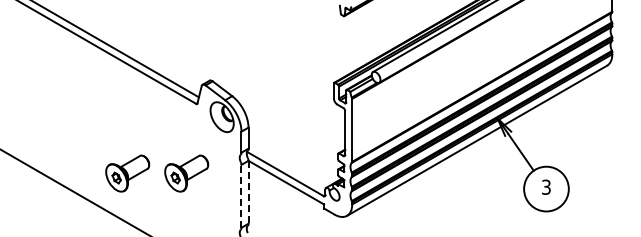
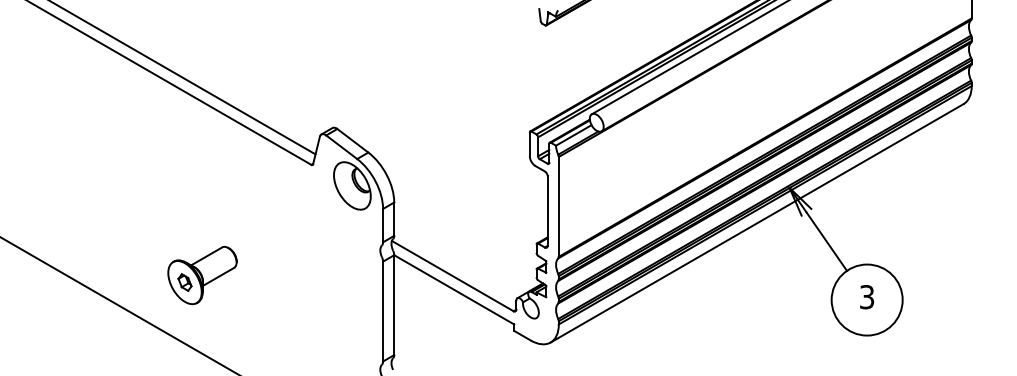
part: (186, 173) -> (295, 275), removed
line: (248, 192) -> (394, 305), dashed -> solid
line: (241, 195) -> (383, 310), dashed -> solid

